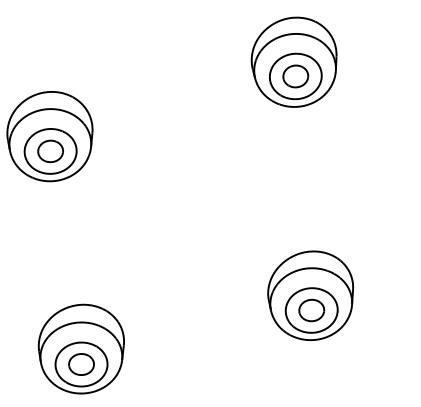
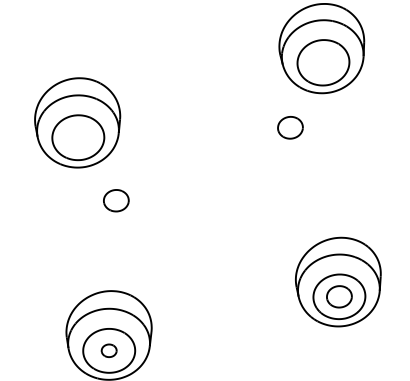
part: (295, 76) -> (290, 127), moved
part: (50, 151) -> (116, 200), moved
part: (81, 364) -> (109, 350), size x0.6

